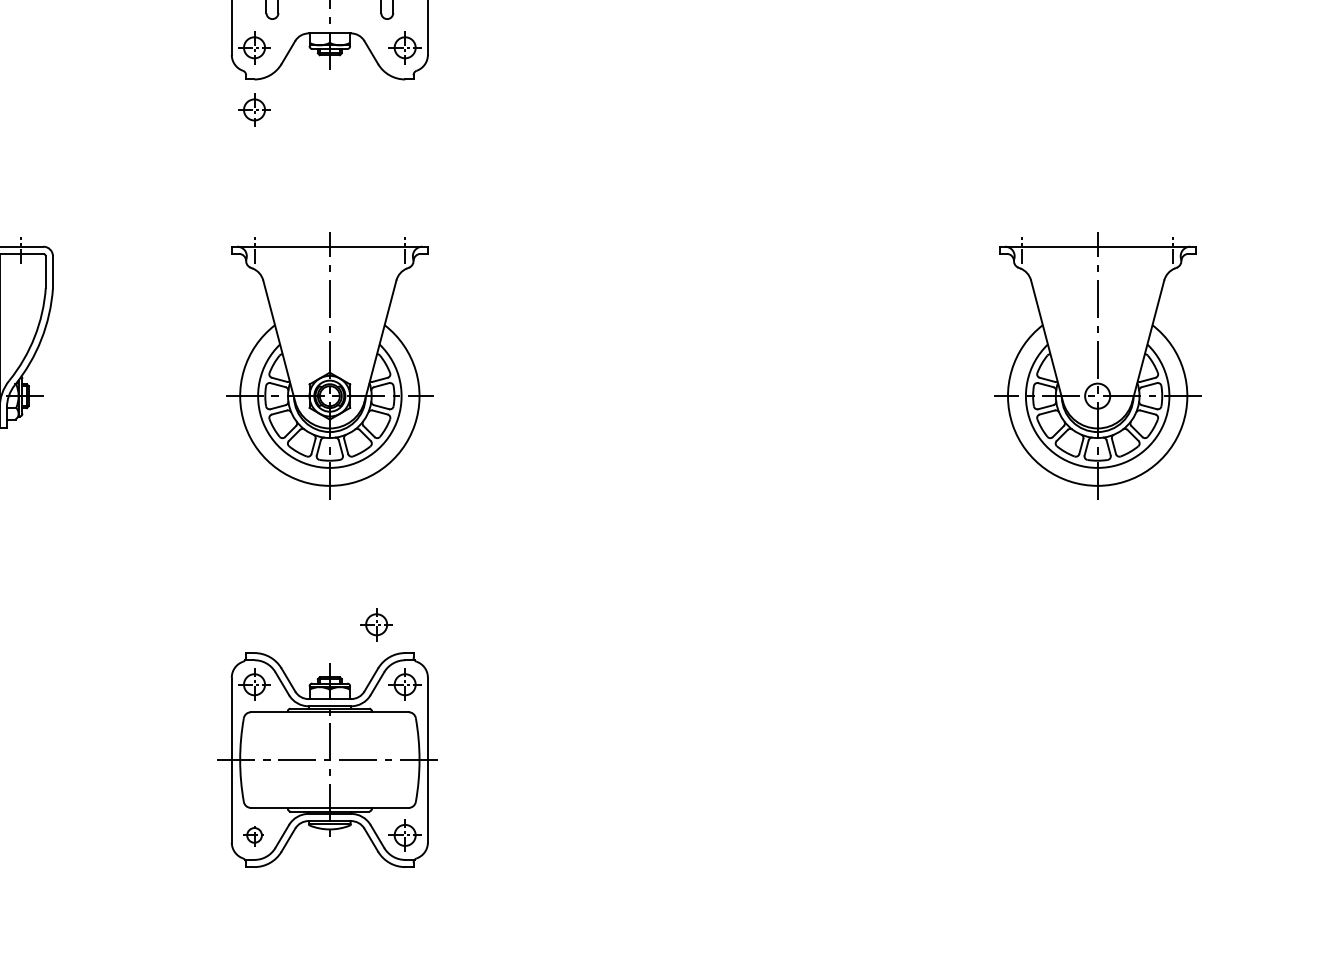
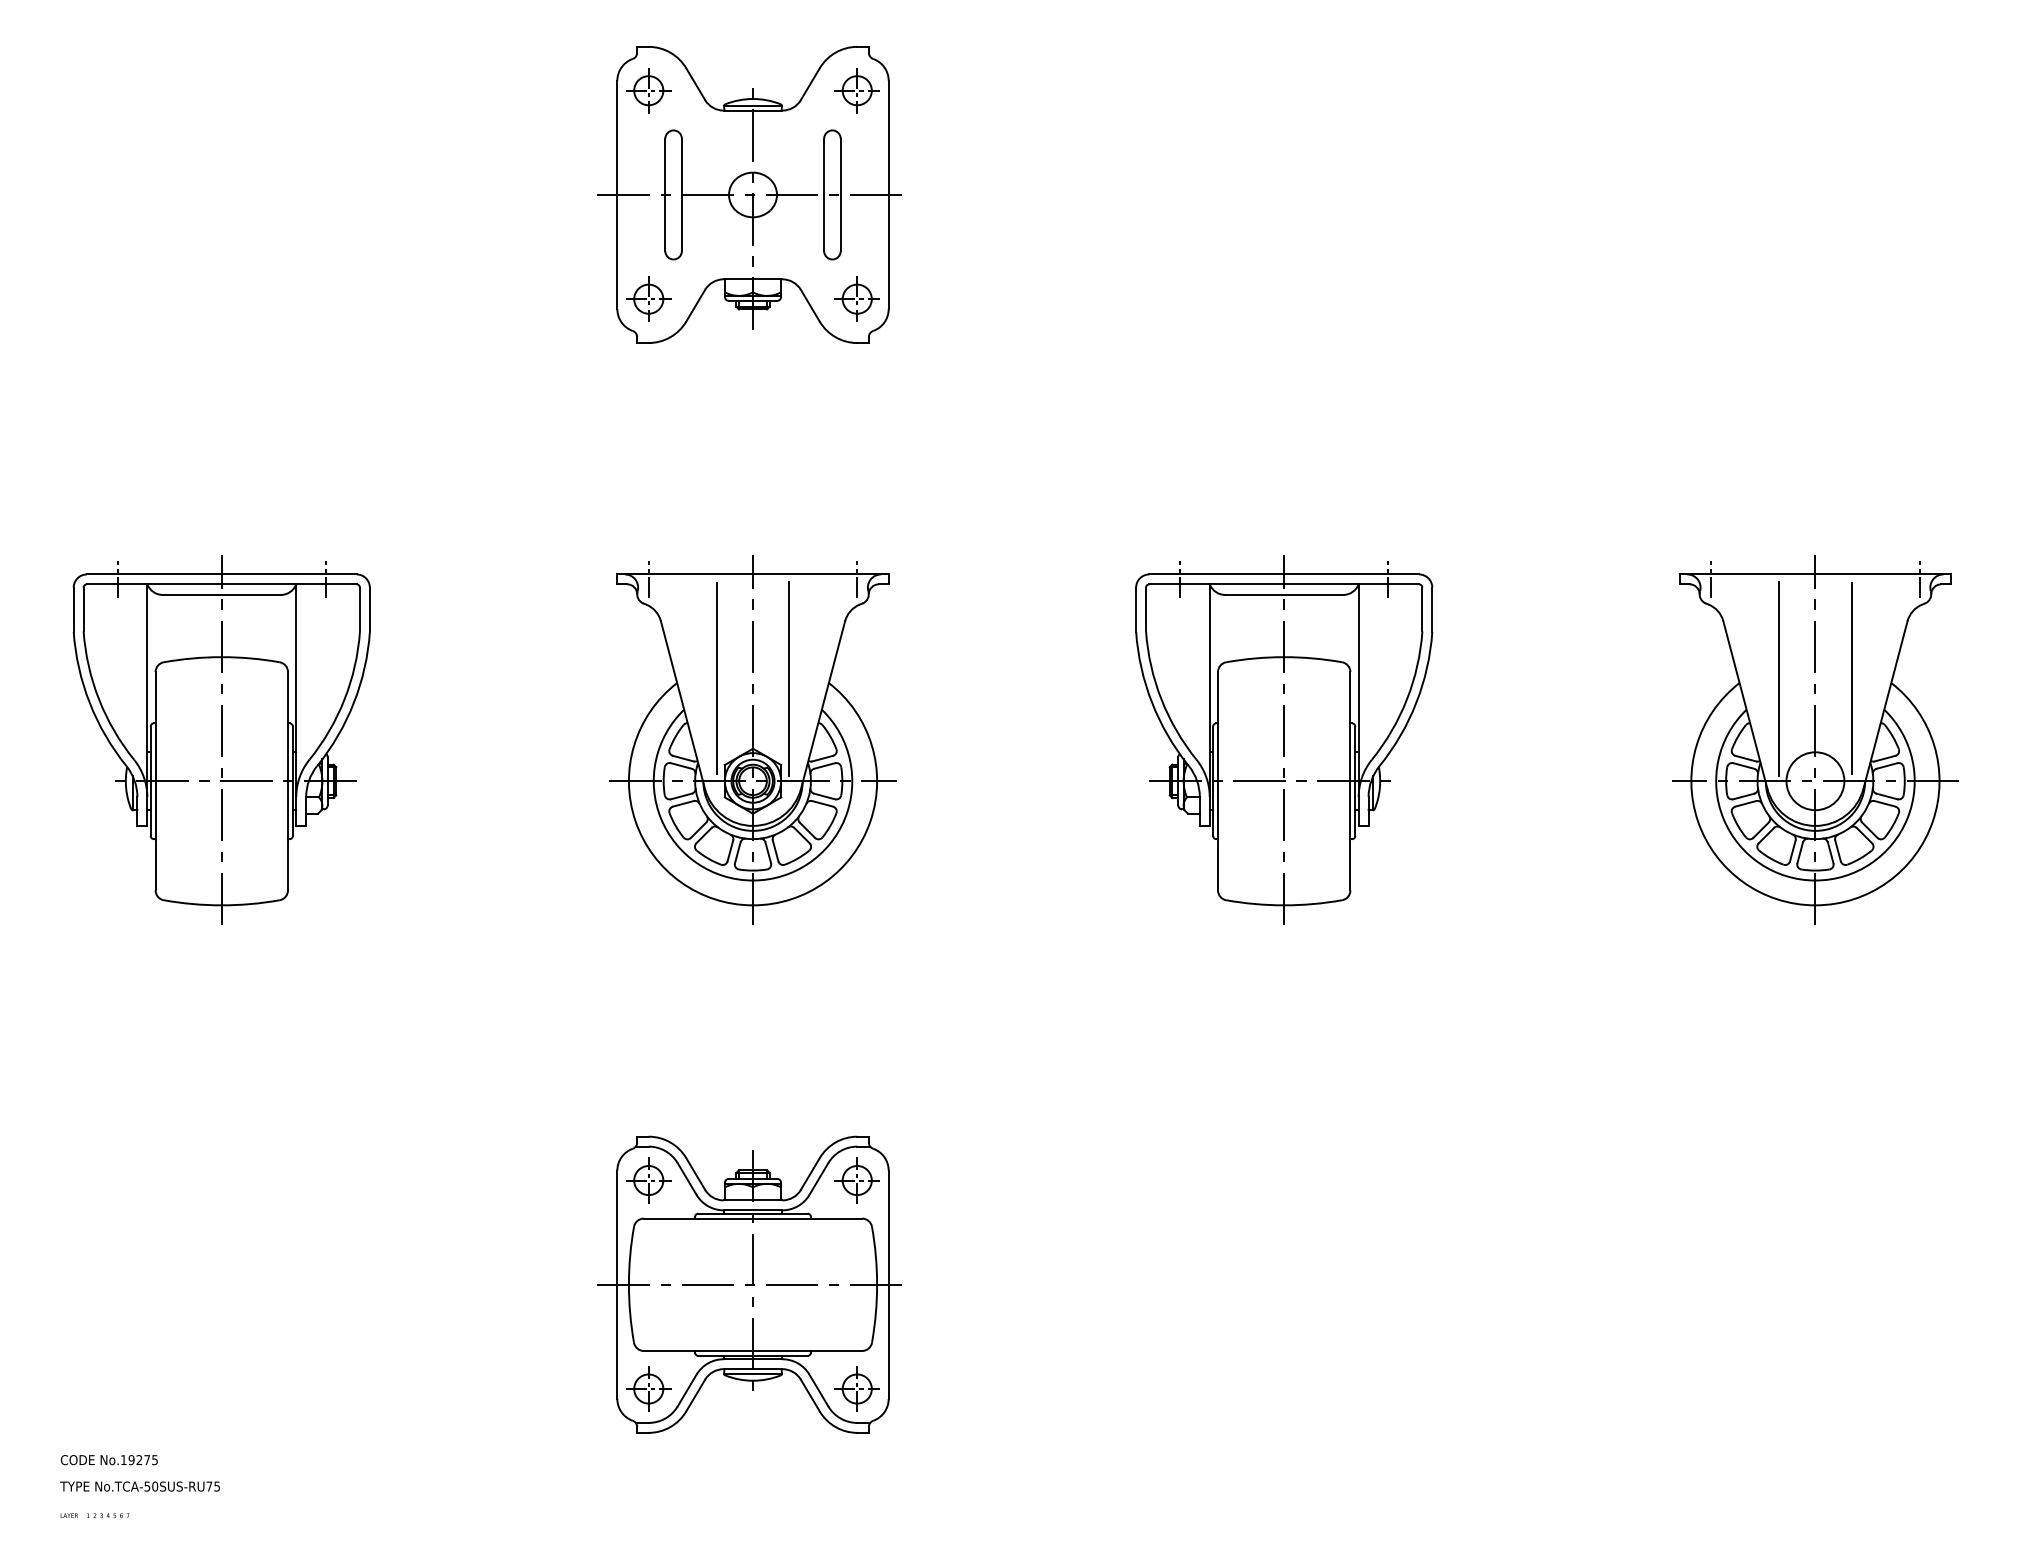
part: (254, 109) -> (648, 384), removed
line: (303, 321) -> (716, 678), added
line: (356, 321) -> (789, 678), added
line: (1071, 321) -> (1779, 678), added
line: (1123, 321) -> (1851, 678), added
part: (713, 366) -> (1284, 739), added
circle: (1097, 396) -> (1815, 781), size x1.67
part: (376, 624) -> (817, 1097), removed
part: (254, 835) -> (648, 1388), size x1.43

